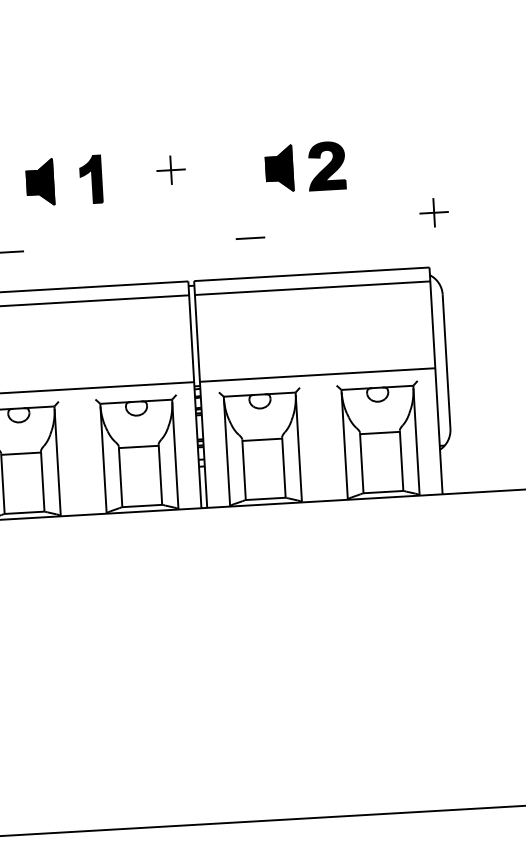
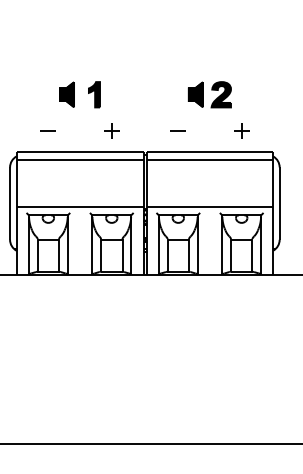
part: (170, 168) -> (111, 130), moved
part: (433, 211) -> (241, 130), moved

